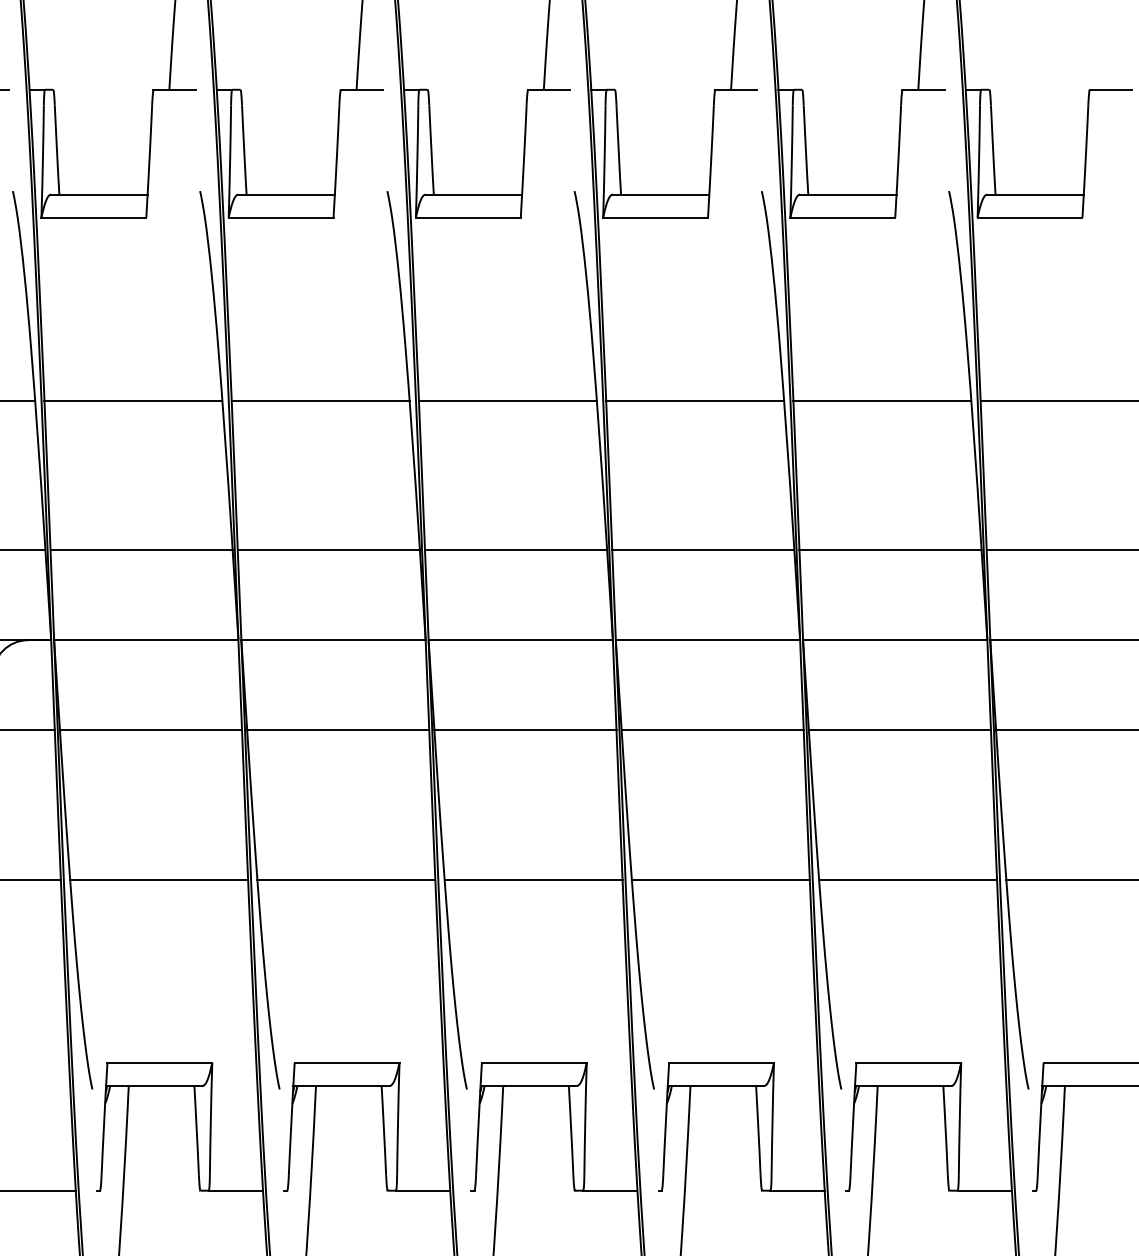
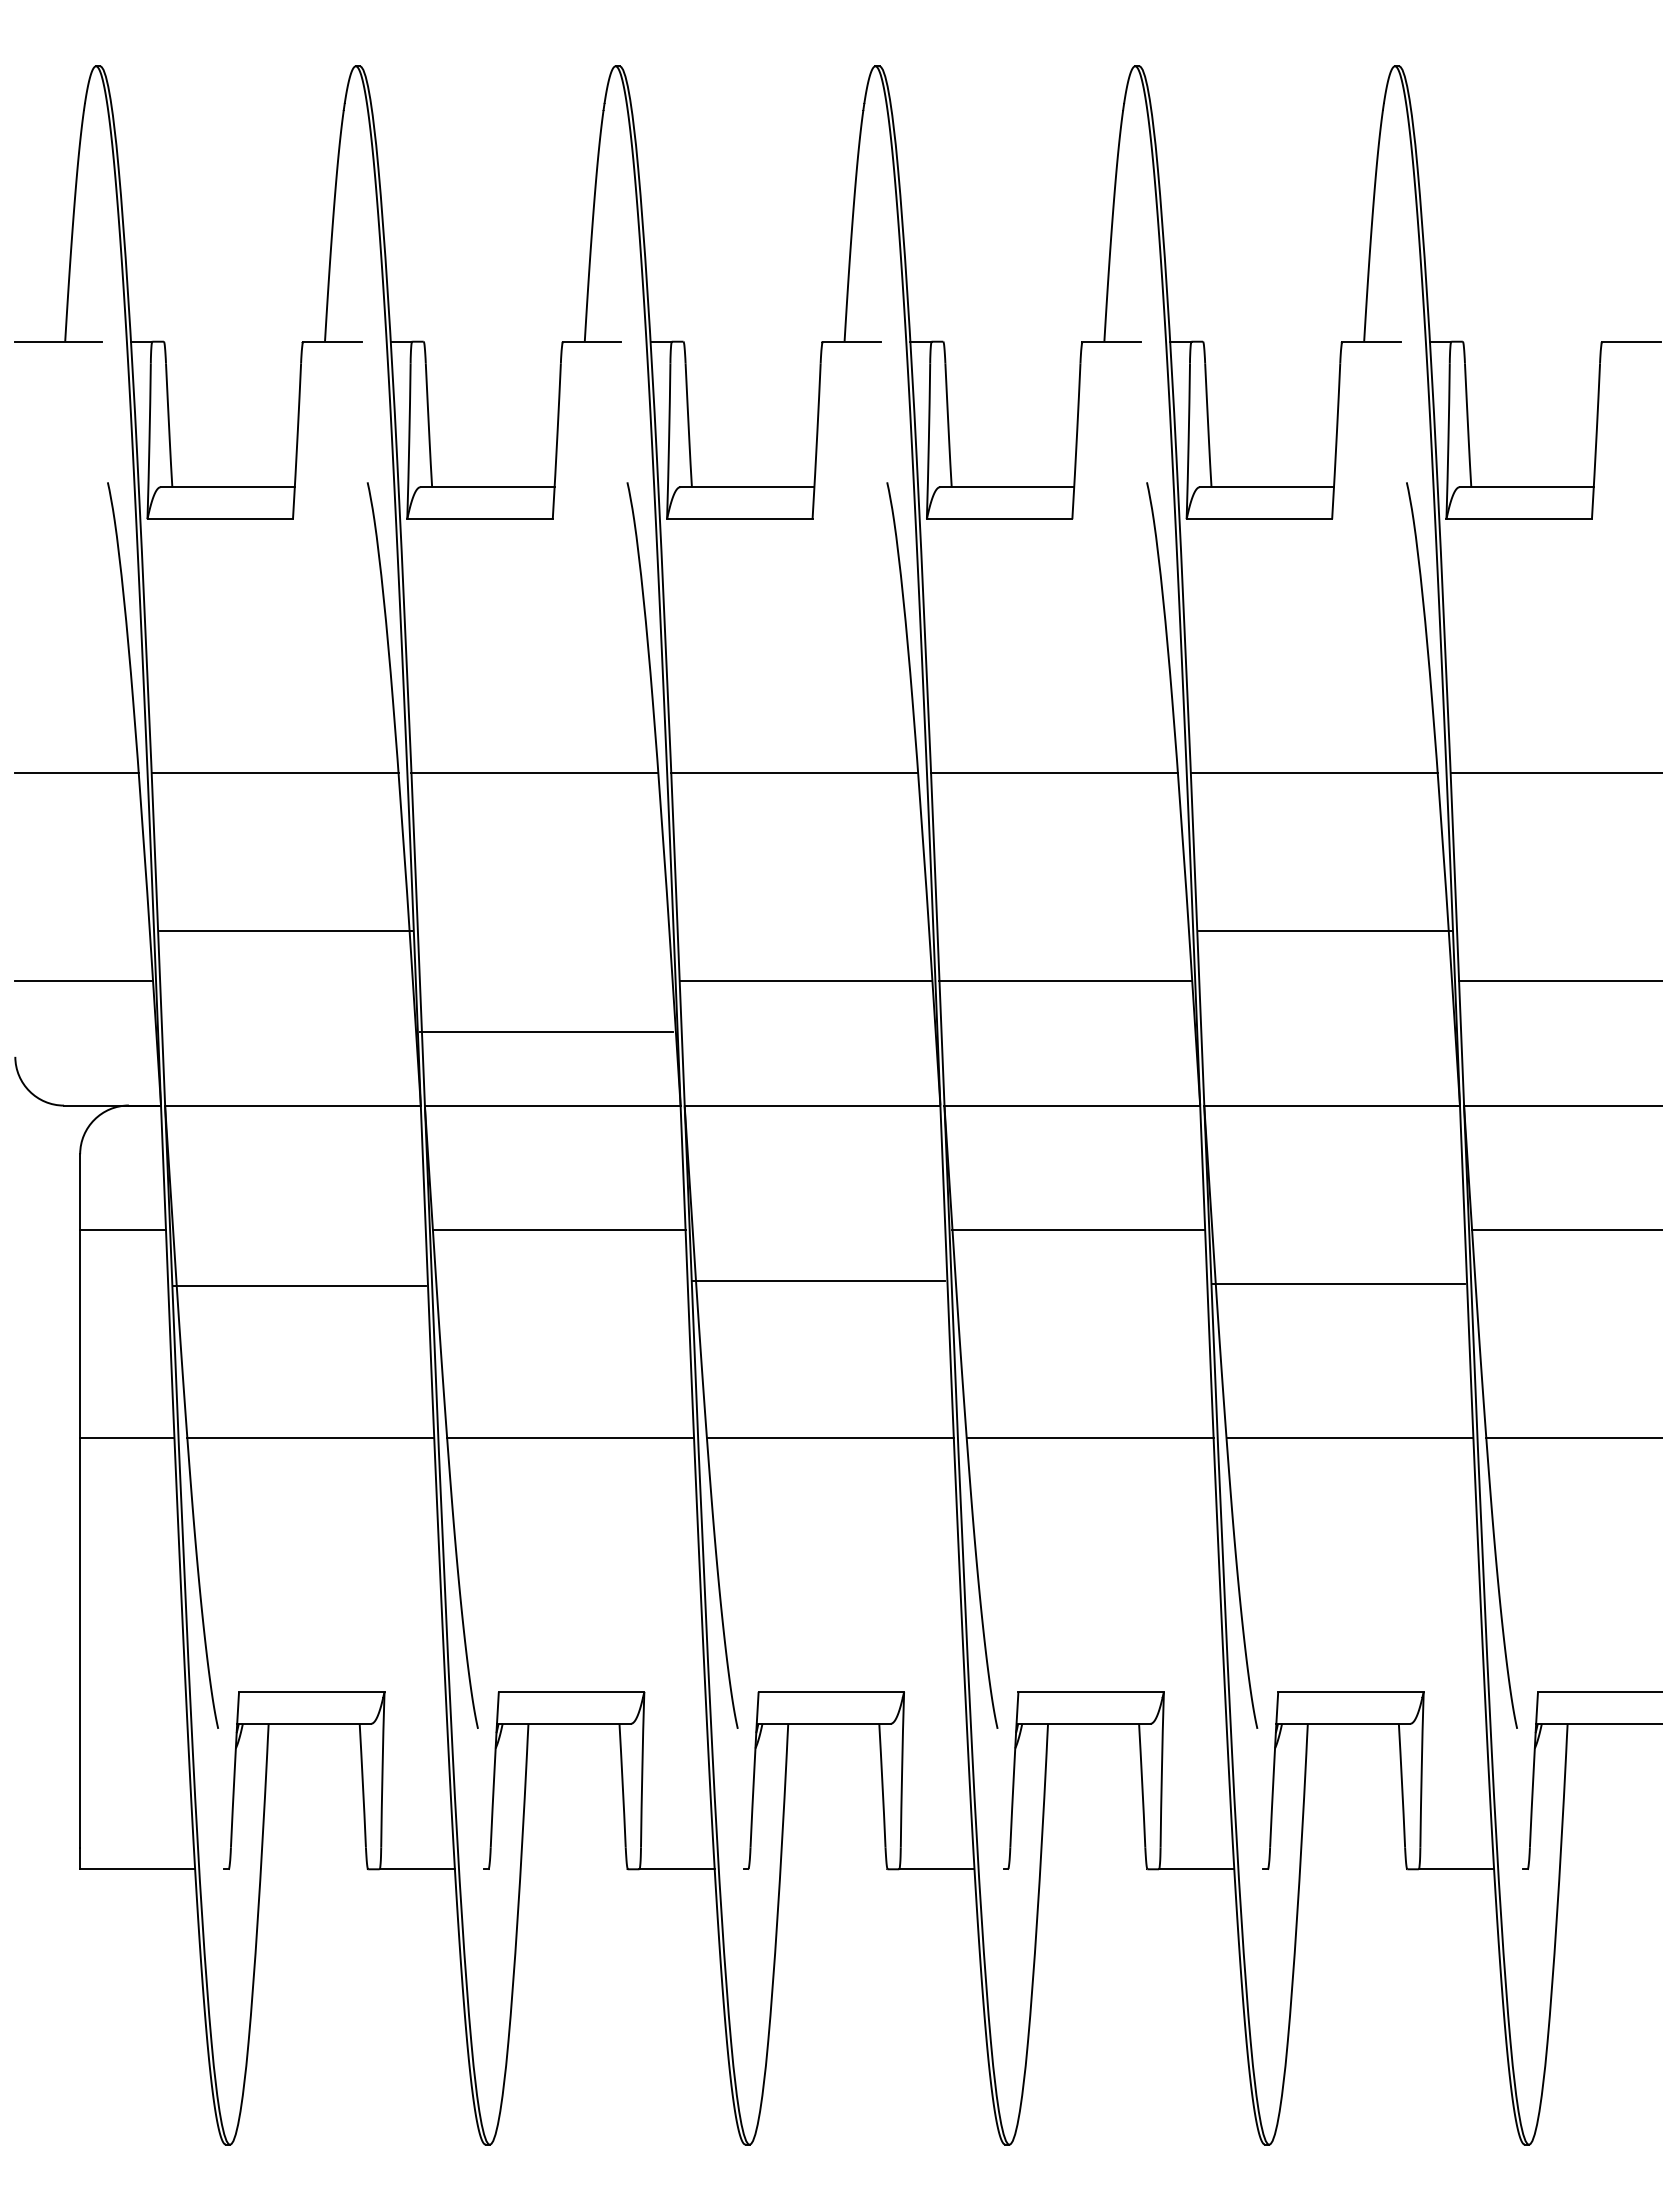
line: (141, 550) -> (286, 930), moved
line: (328, 550) -> (545, 1031), moved
line: (890, 550) -> (1325, 930), moved
line: (151, 730) -> (299, 1286), moved
line: (525, 730) -> (818, 1281), moved
line: (899, 730) -> (1338, 1284), moved

